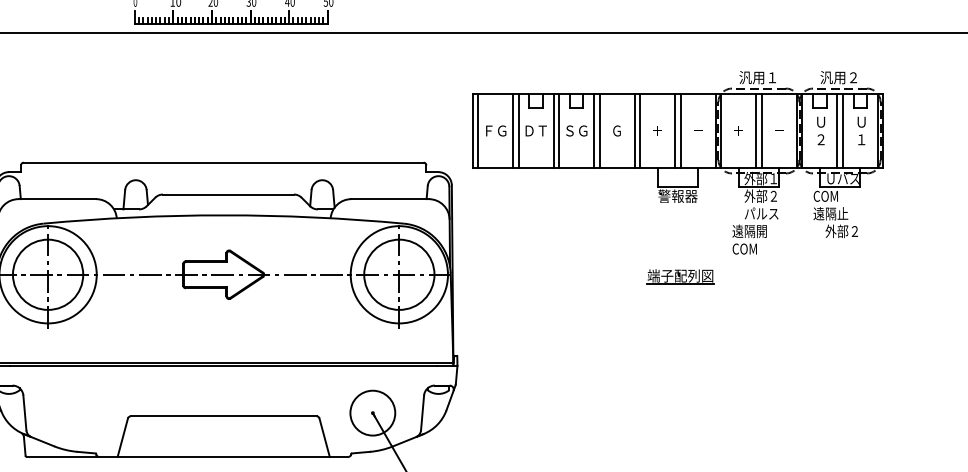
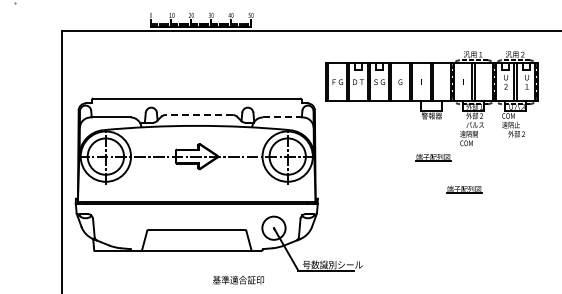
line: (228, 195) -> (199, 115), solid -> dashed
line: (391, 199) -> (283, 117), solid -> dashed
part: (740, 338) -> (464, 189), added

